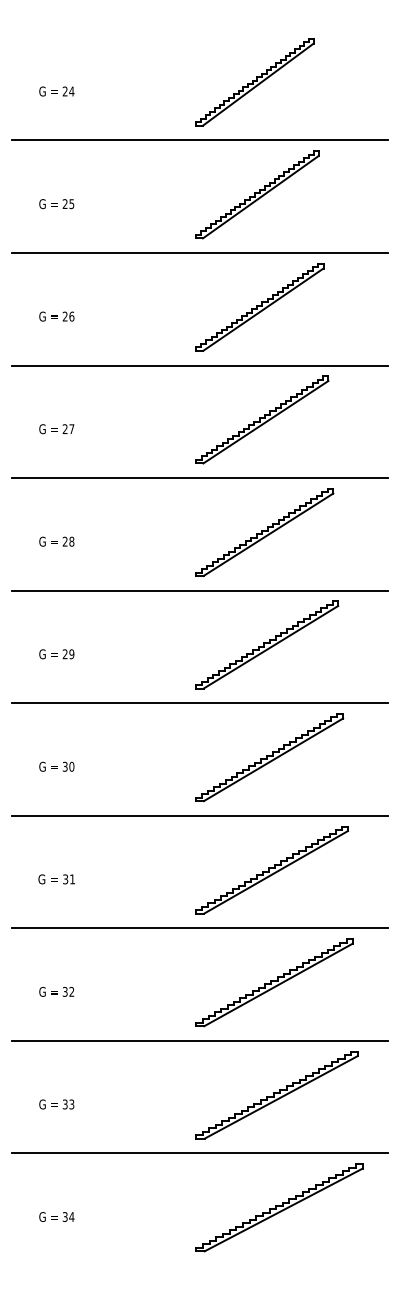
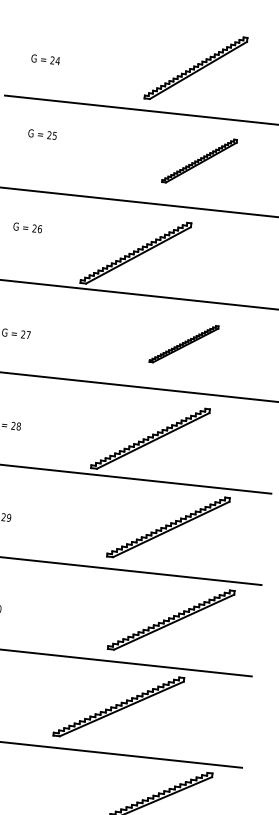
part: (254, 82) -> (195, 68), moved
part: (257, 194) -> (199, 160), size x0.7
text: (56, 204) -> (42, 134), moved
part: (259, 307) -> (135, 253), moved
text: (56, 316) -> (27, 227), moved
part: (262, 419) -> (184, 343), size x0.6
part: (264, 532) -> (150, 438), moved
part: (269, 757) -> (171, 619), moved
part: (271, 870) -> (118, 707), moved

